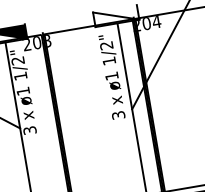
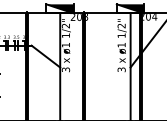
fill: (115, 15) -> (130, 8), added

